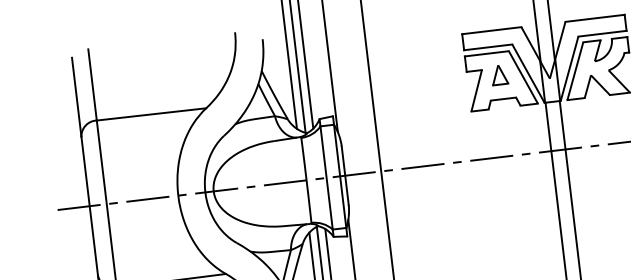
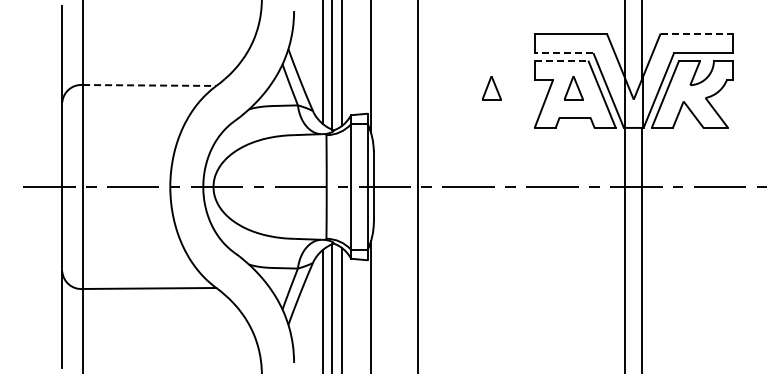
line: (595, 18) -> (697, 33), solid -> dashed
line: (487, 47) -> (563, 53), solid -> dashed
line: (486, 53) -> (561, 60), solid -> dashed
part: (432, 83) -> (491, 88), added
line: (151, 114) -> (149, 85), solid -> dashed

